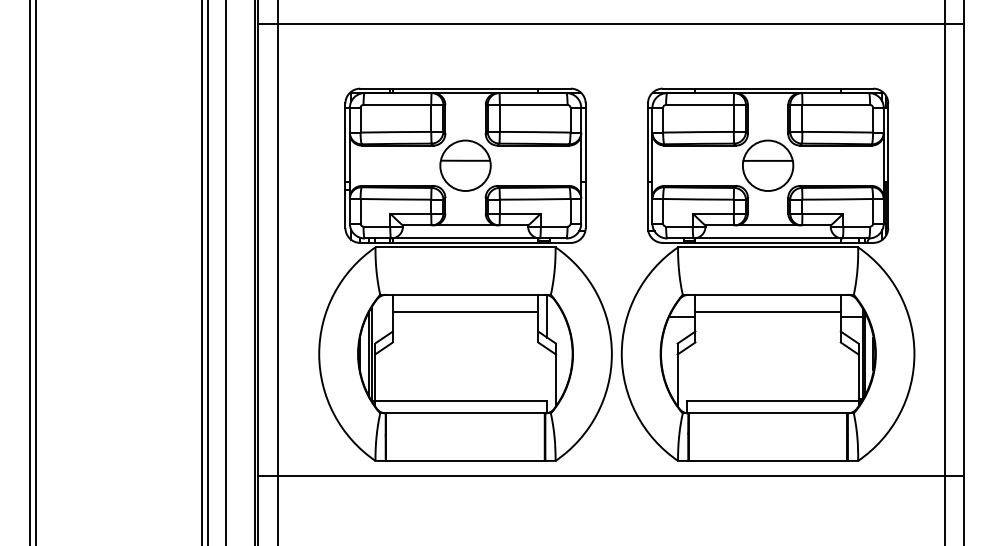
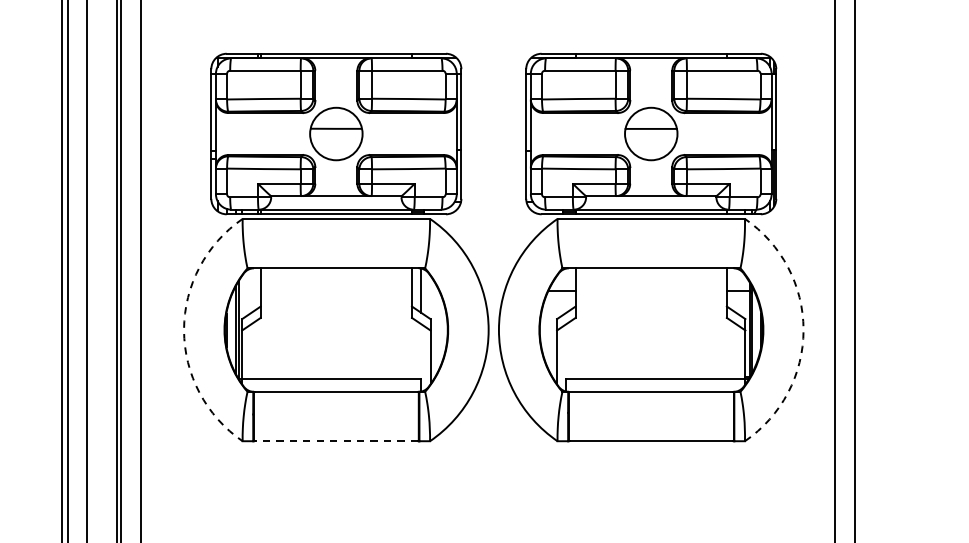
line: (465, 311) -> (336, 285), removed
line: (767, 311) -> (650, 285), removed
arc: (319, 354) -> (184, 330), solid -> dashed
arc: (914, 354) -> (803, 330), solid -> dashed
line: (465, 460) -> (336, 440), solid -> dashed
line: (611, 476) -> (488, 457), removed

